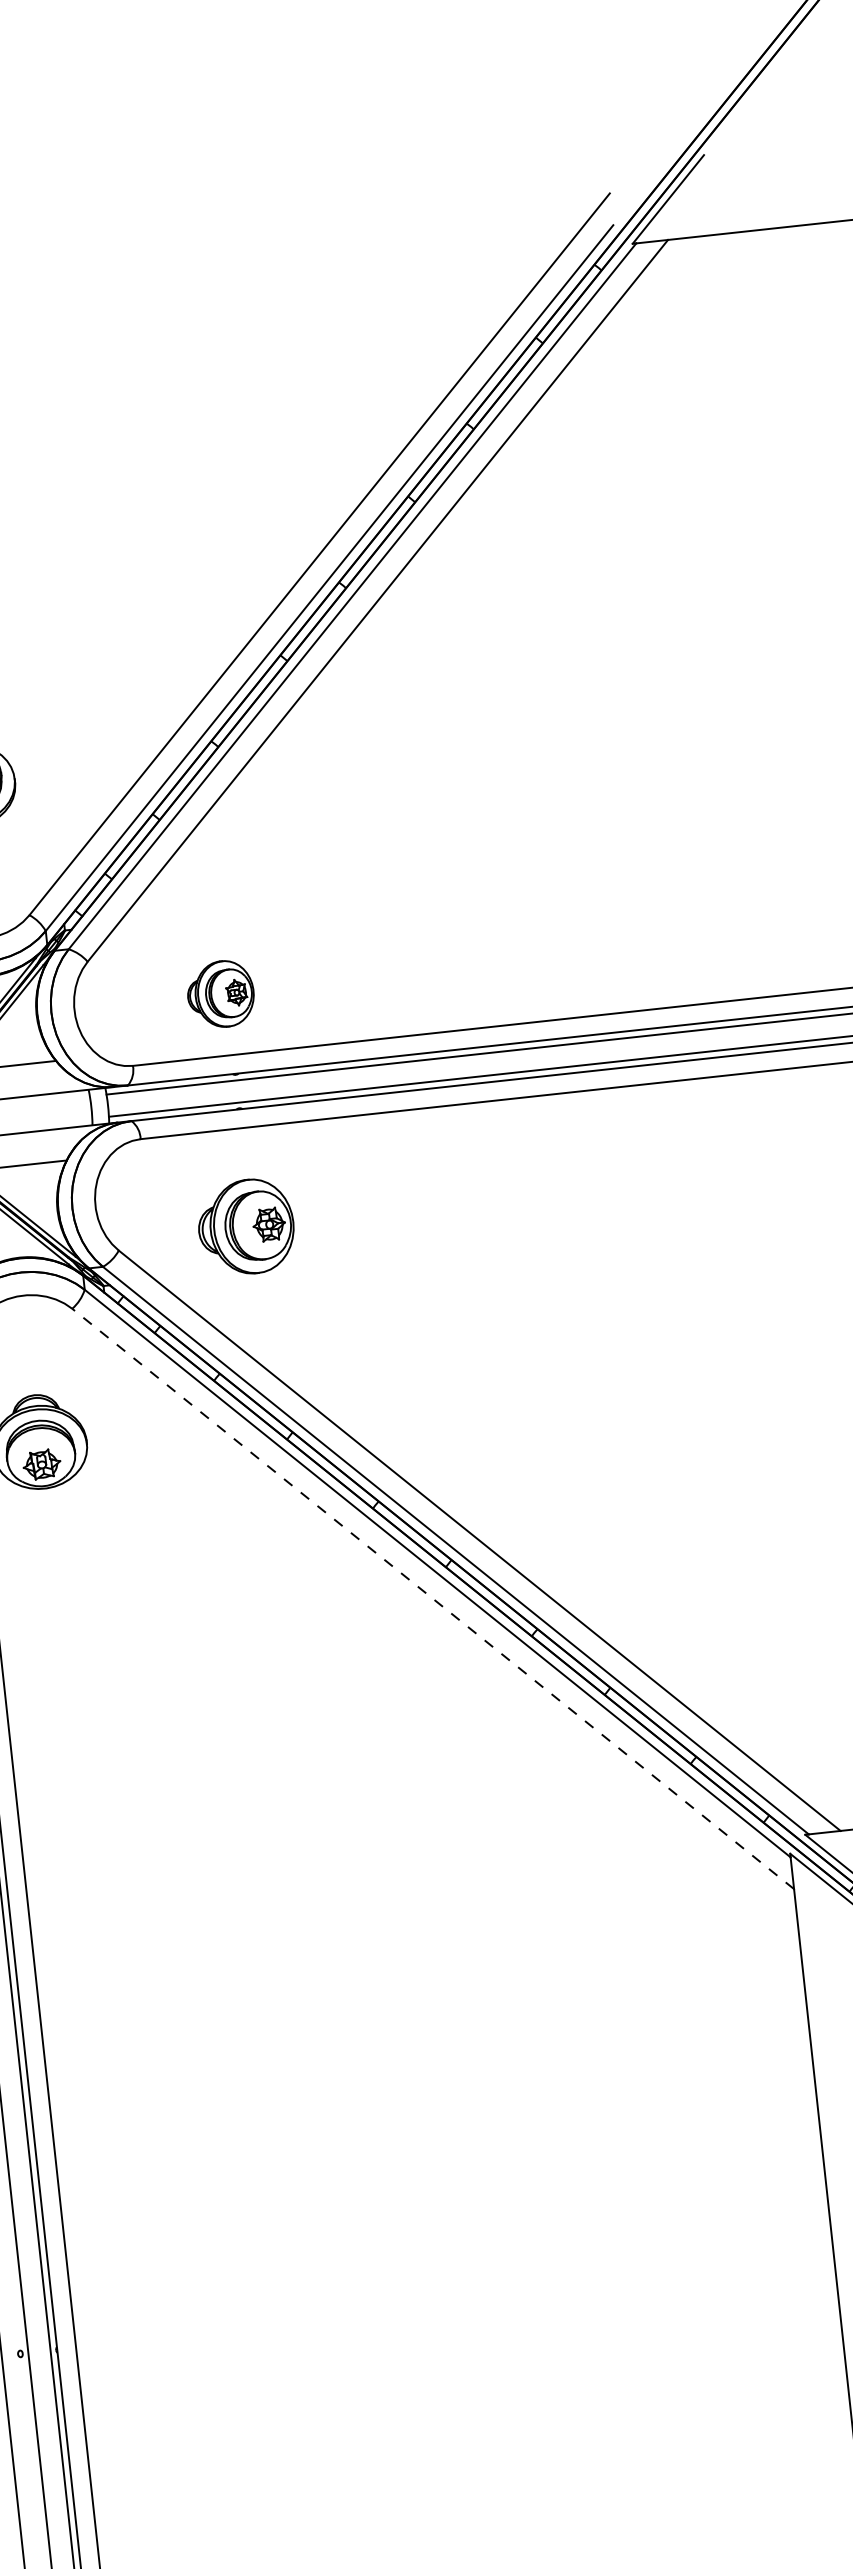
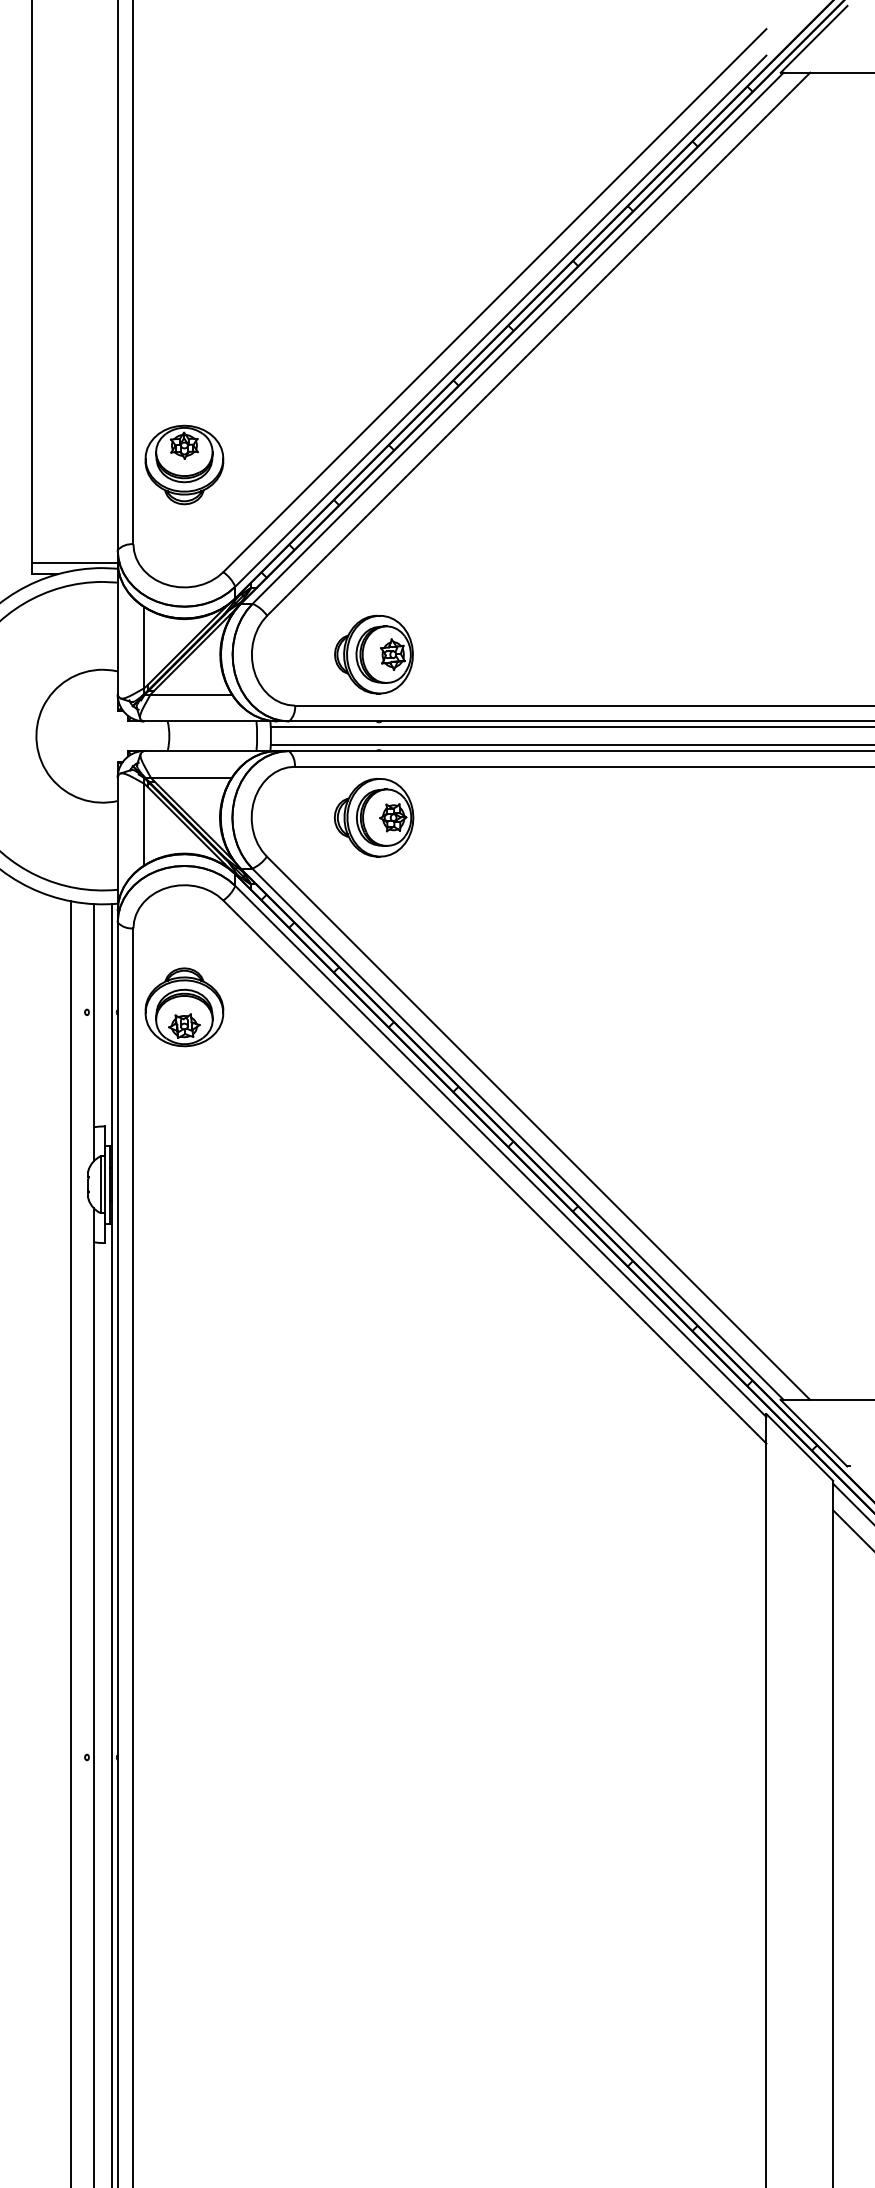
part: (220, 994) -> (373, 654), size x1.43
part: (245, 1226) -> (373, 817), moved
line: (432, 1598) -> (494, 1171), dashed -> solid

